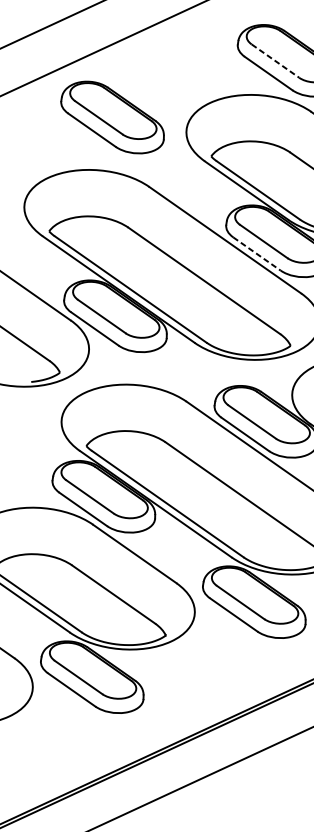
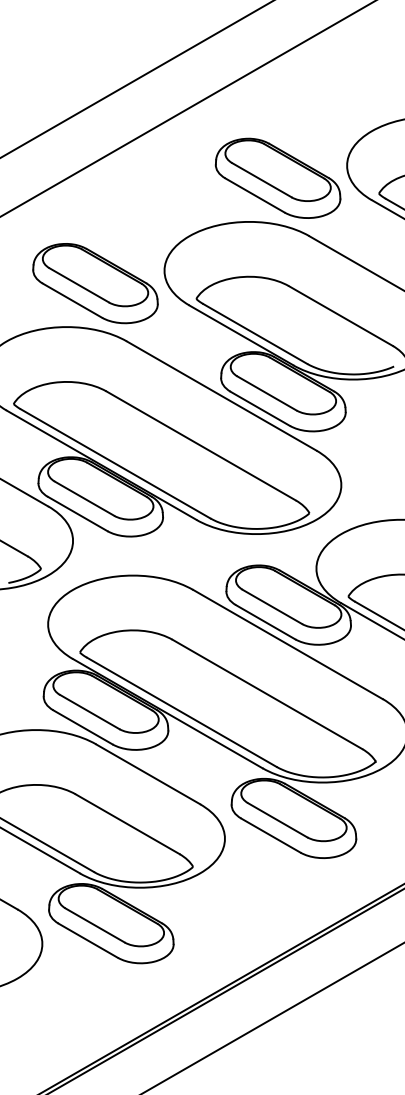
line: (276, 61) -> (262, 180), dashed -> solid
part: (112, 117) -> (95, 283), moved
line: (257, 254) -> (260, 409), dashed -> solid

